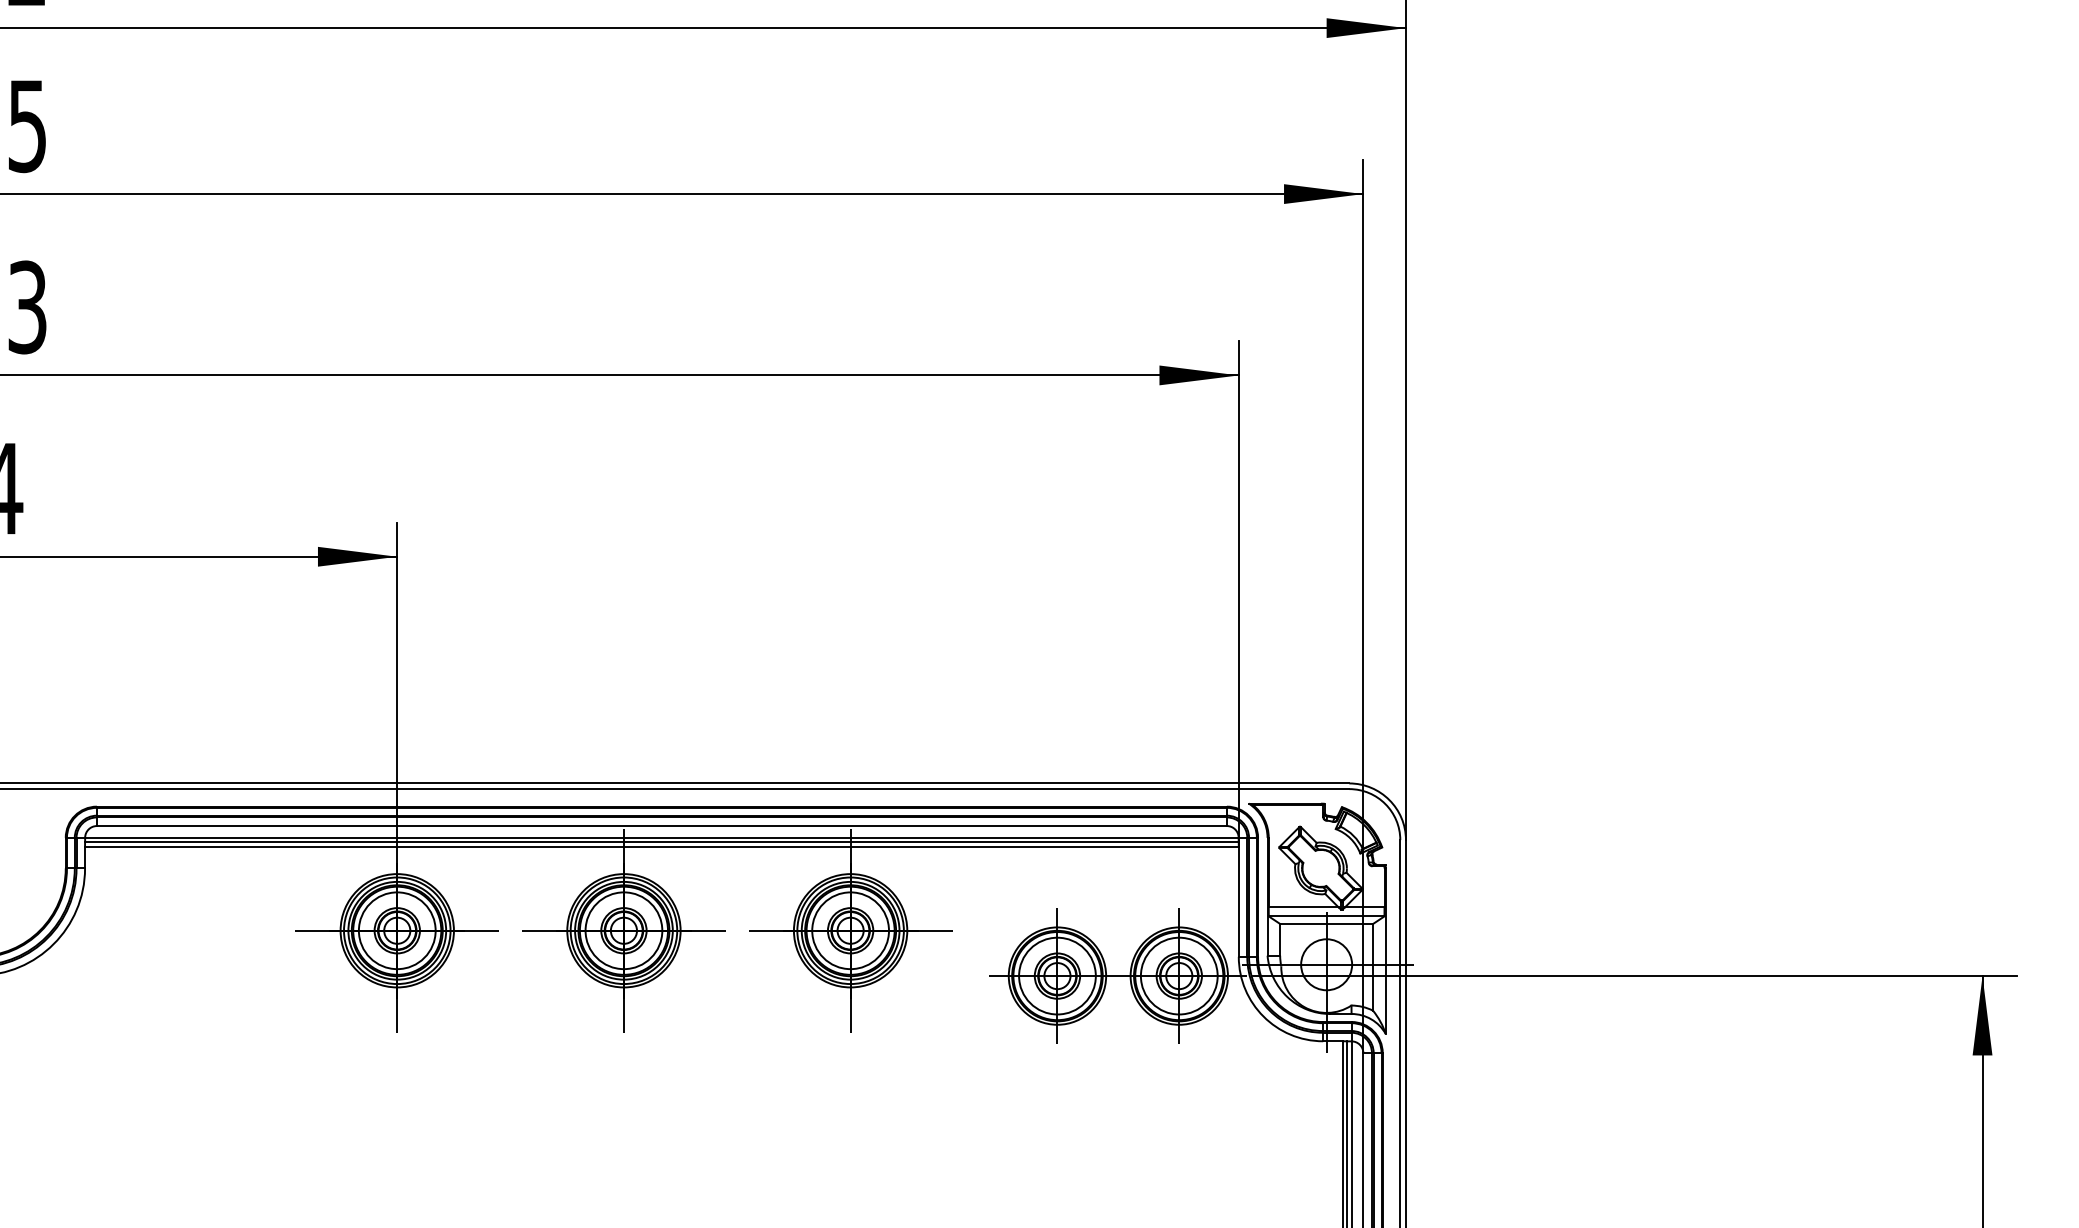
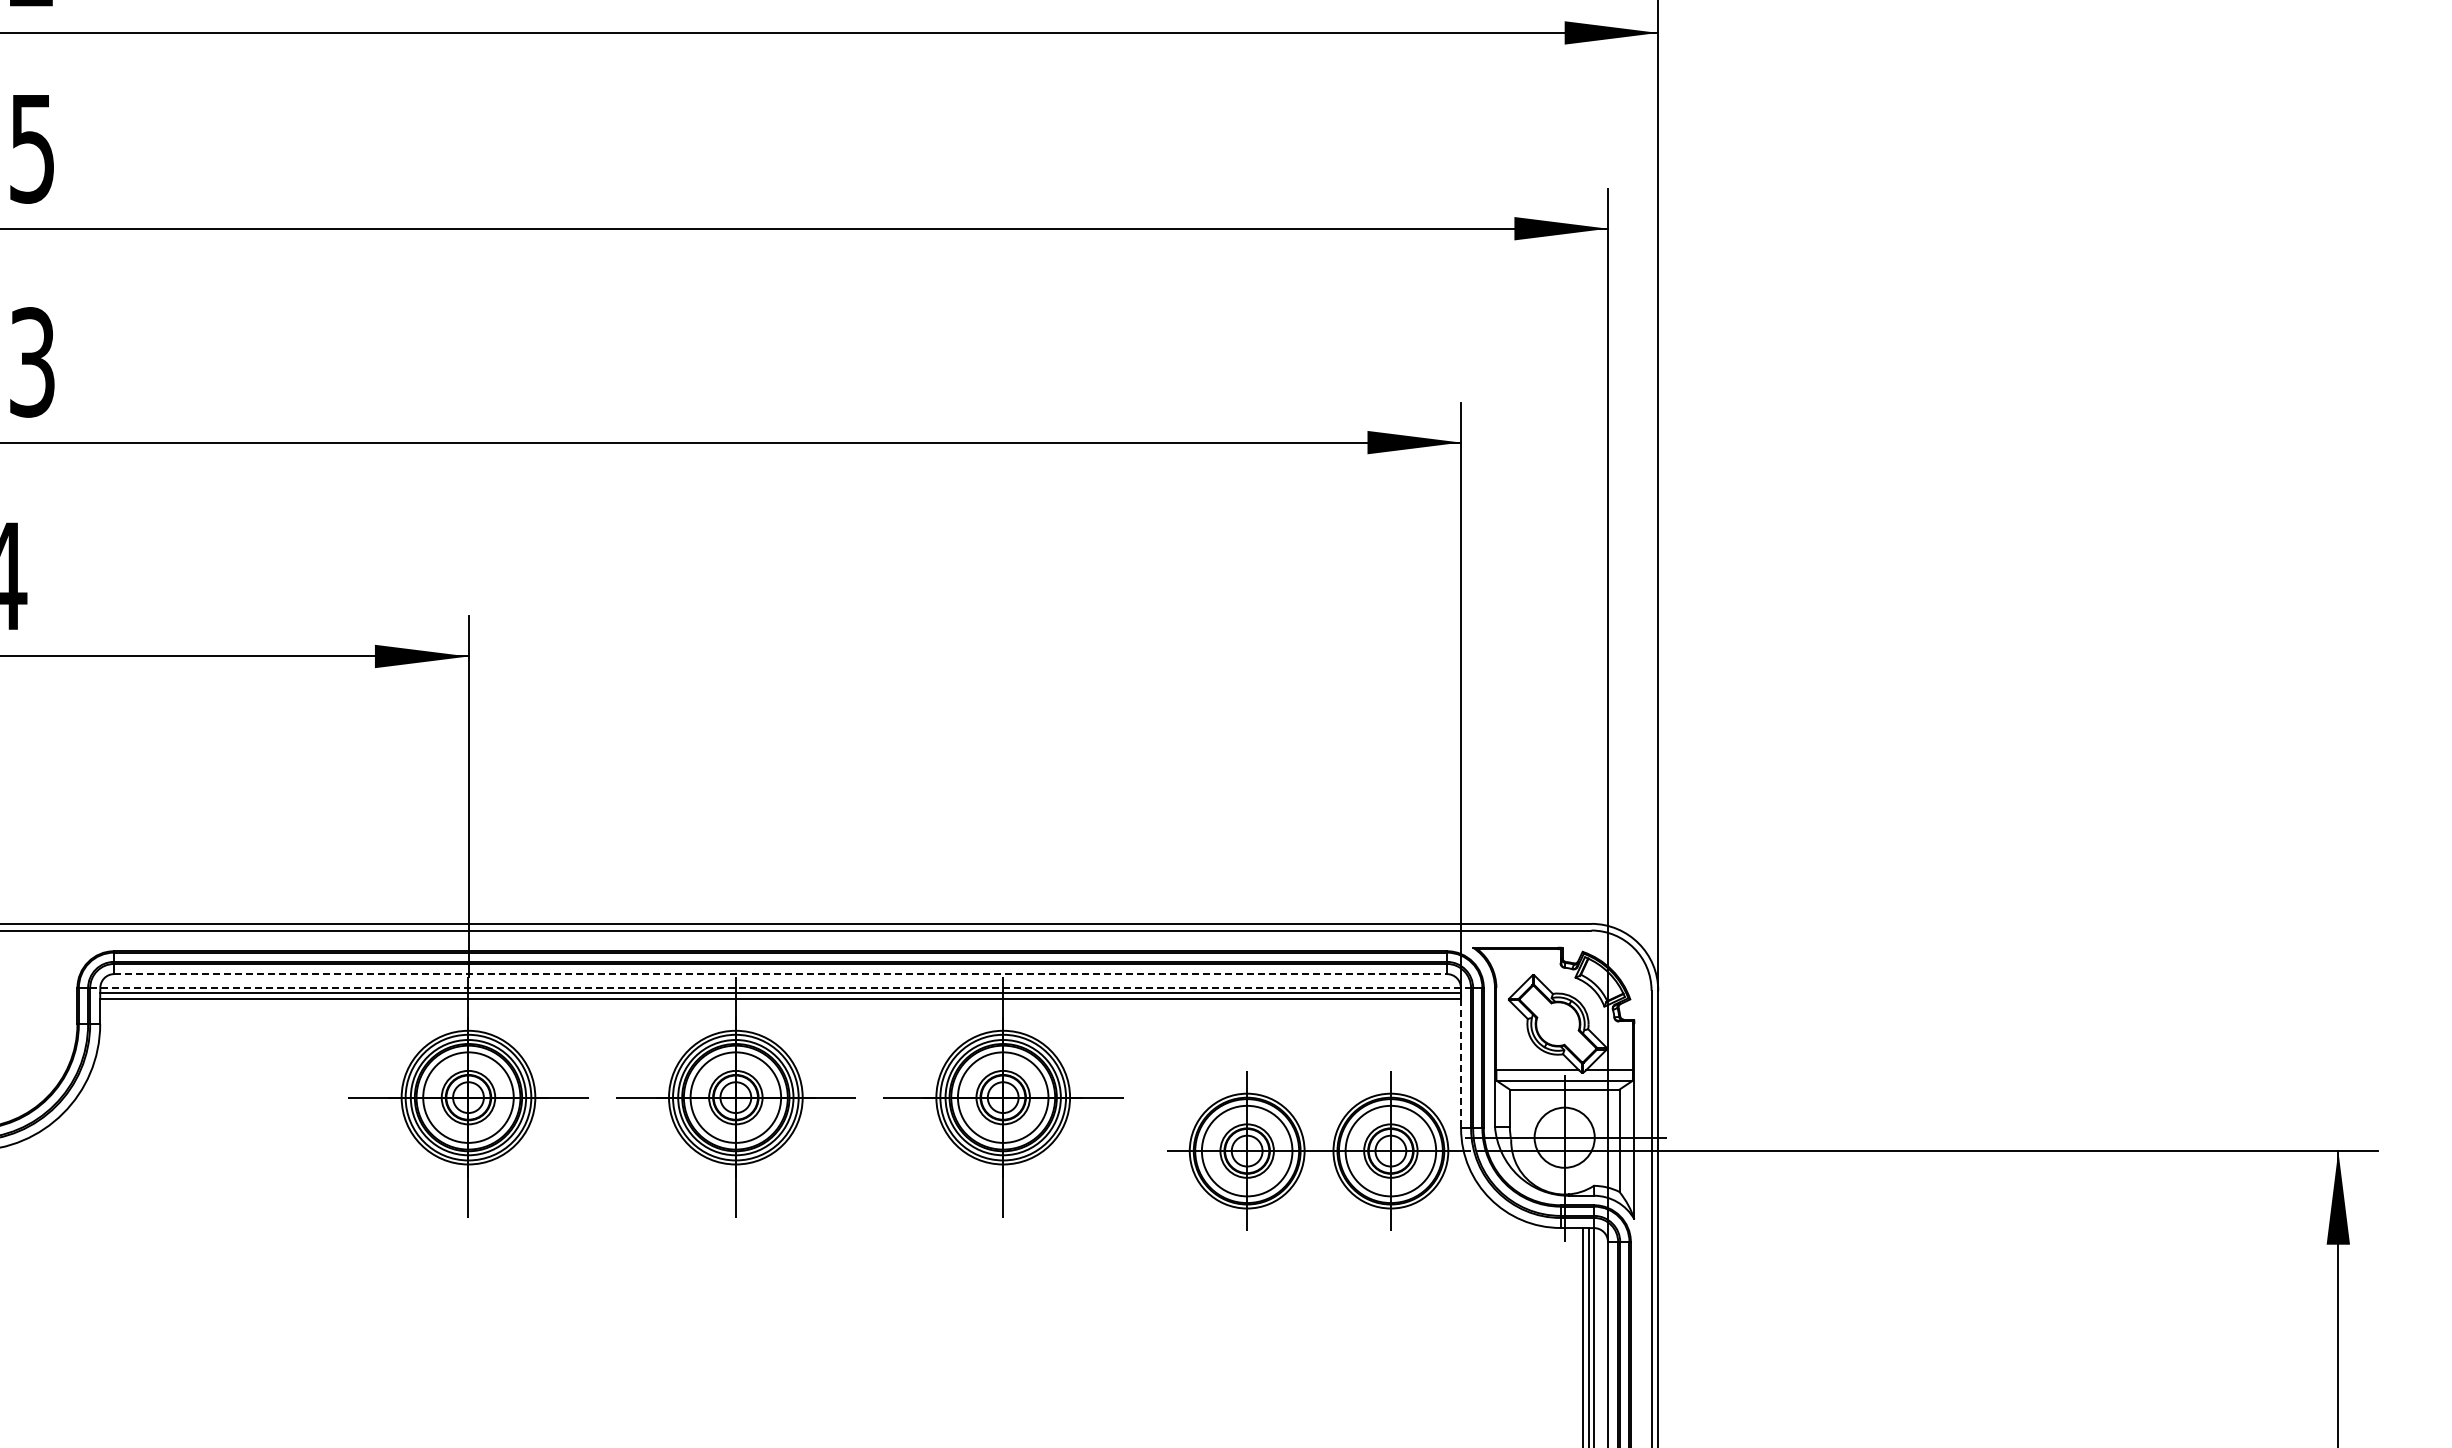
line: (662, 826) -> (781, 974), solid -> dashed
line: (662, 838) -> (781, 988), solid -> dashed
line: (1239, 901) -> (1461, 1063), solid -> dashed

